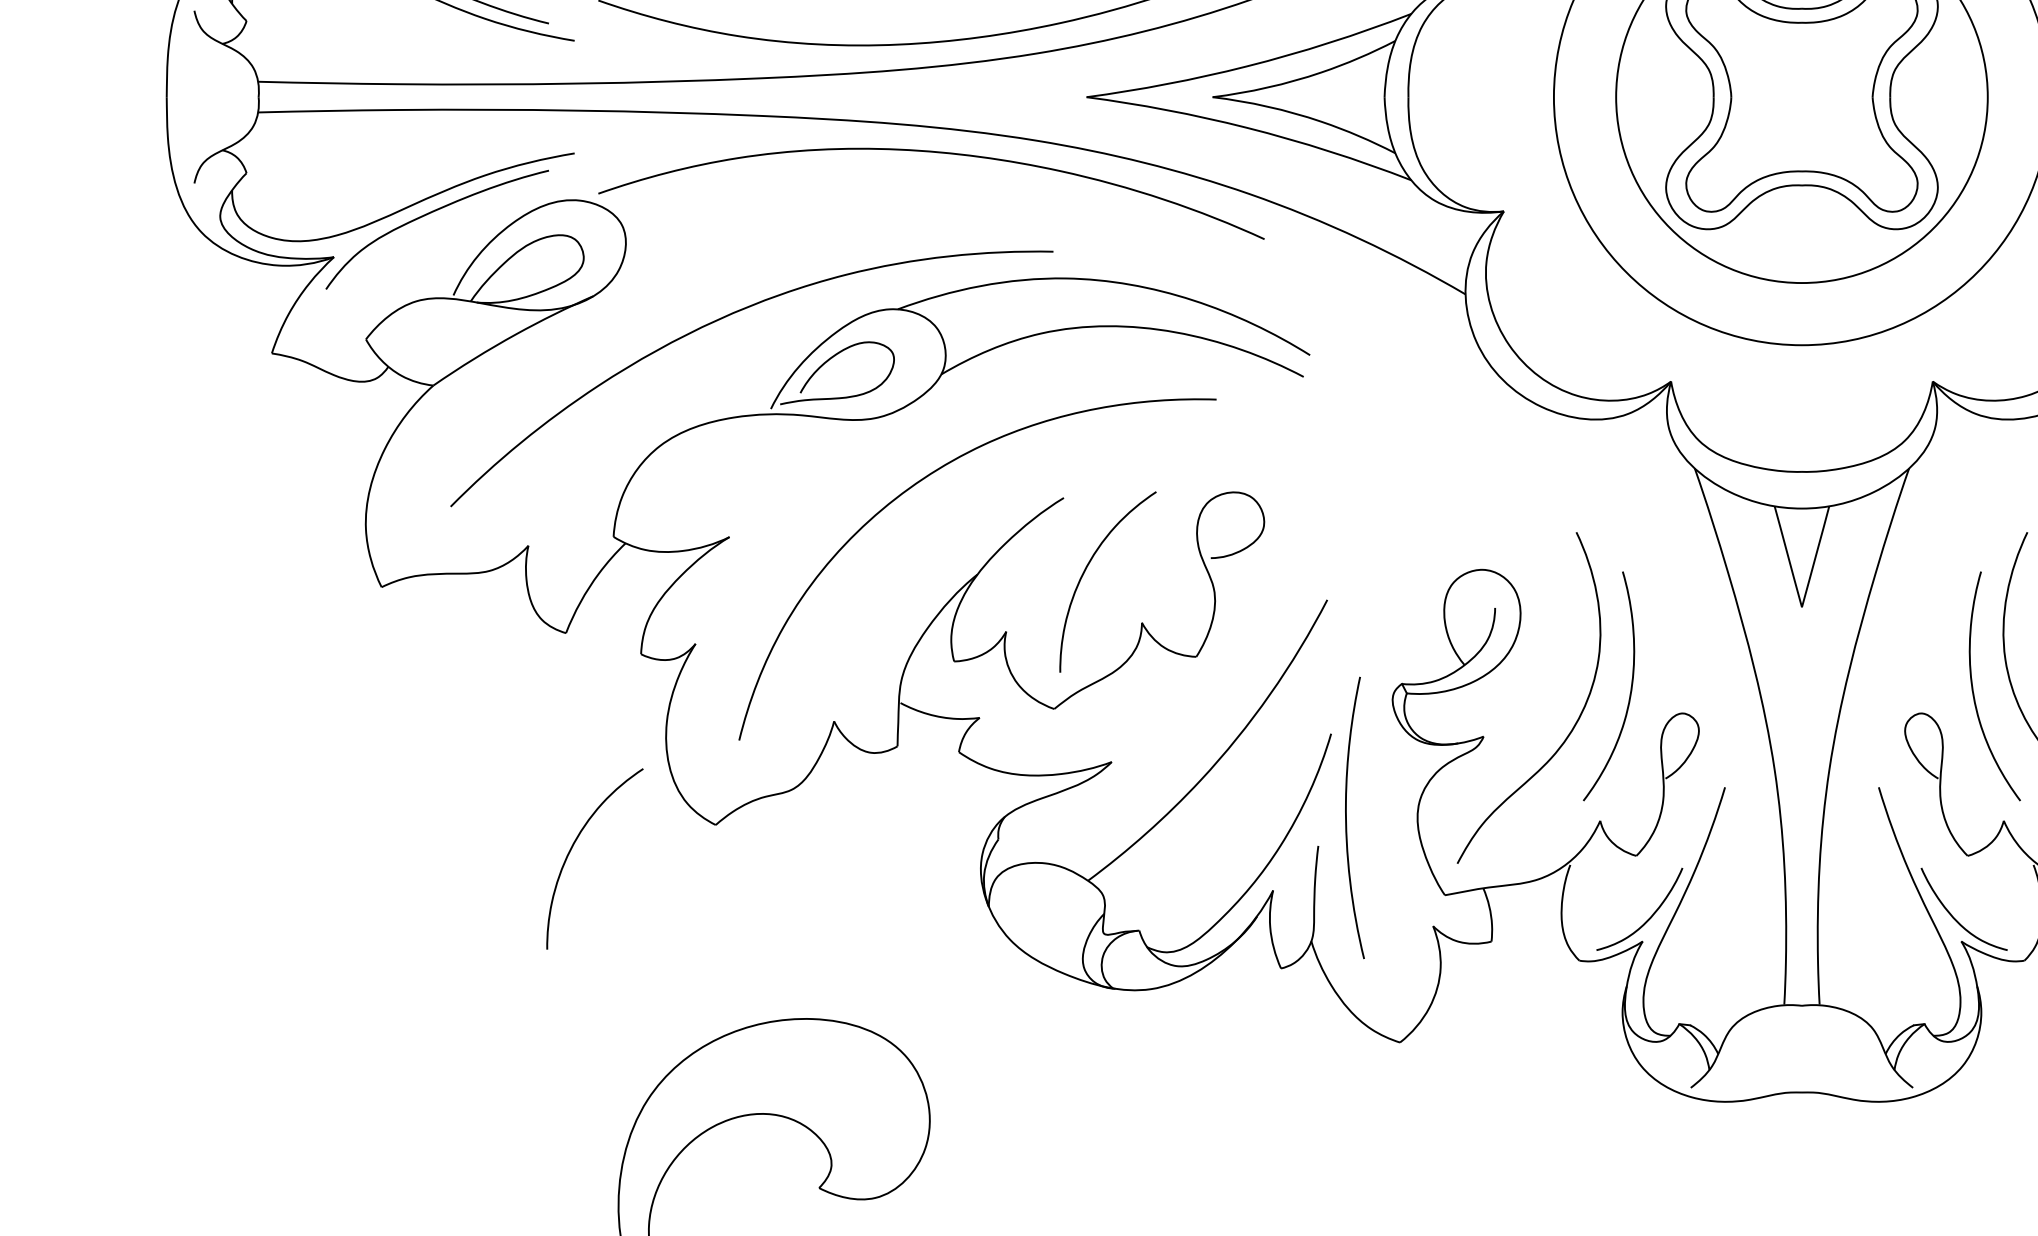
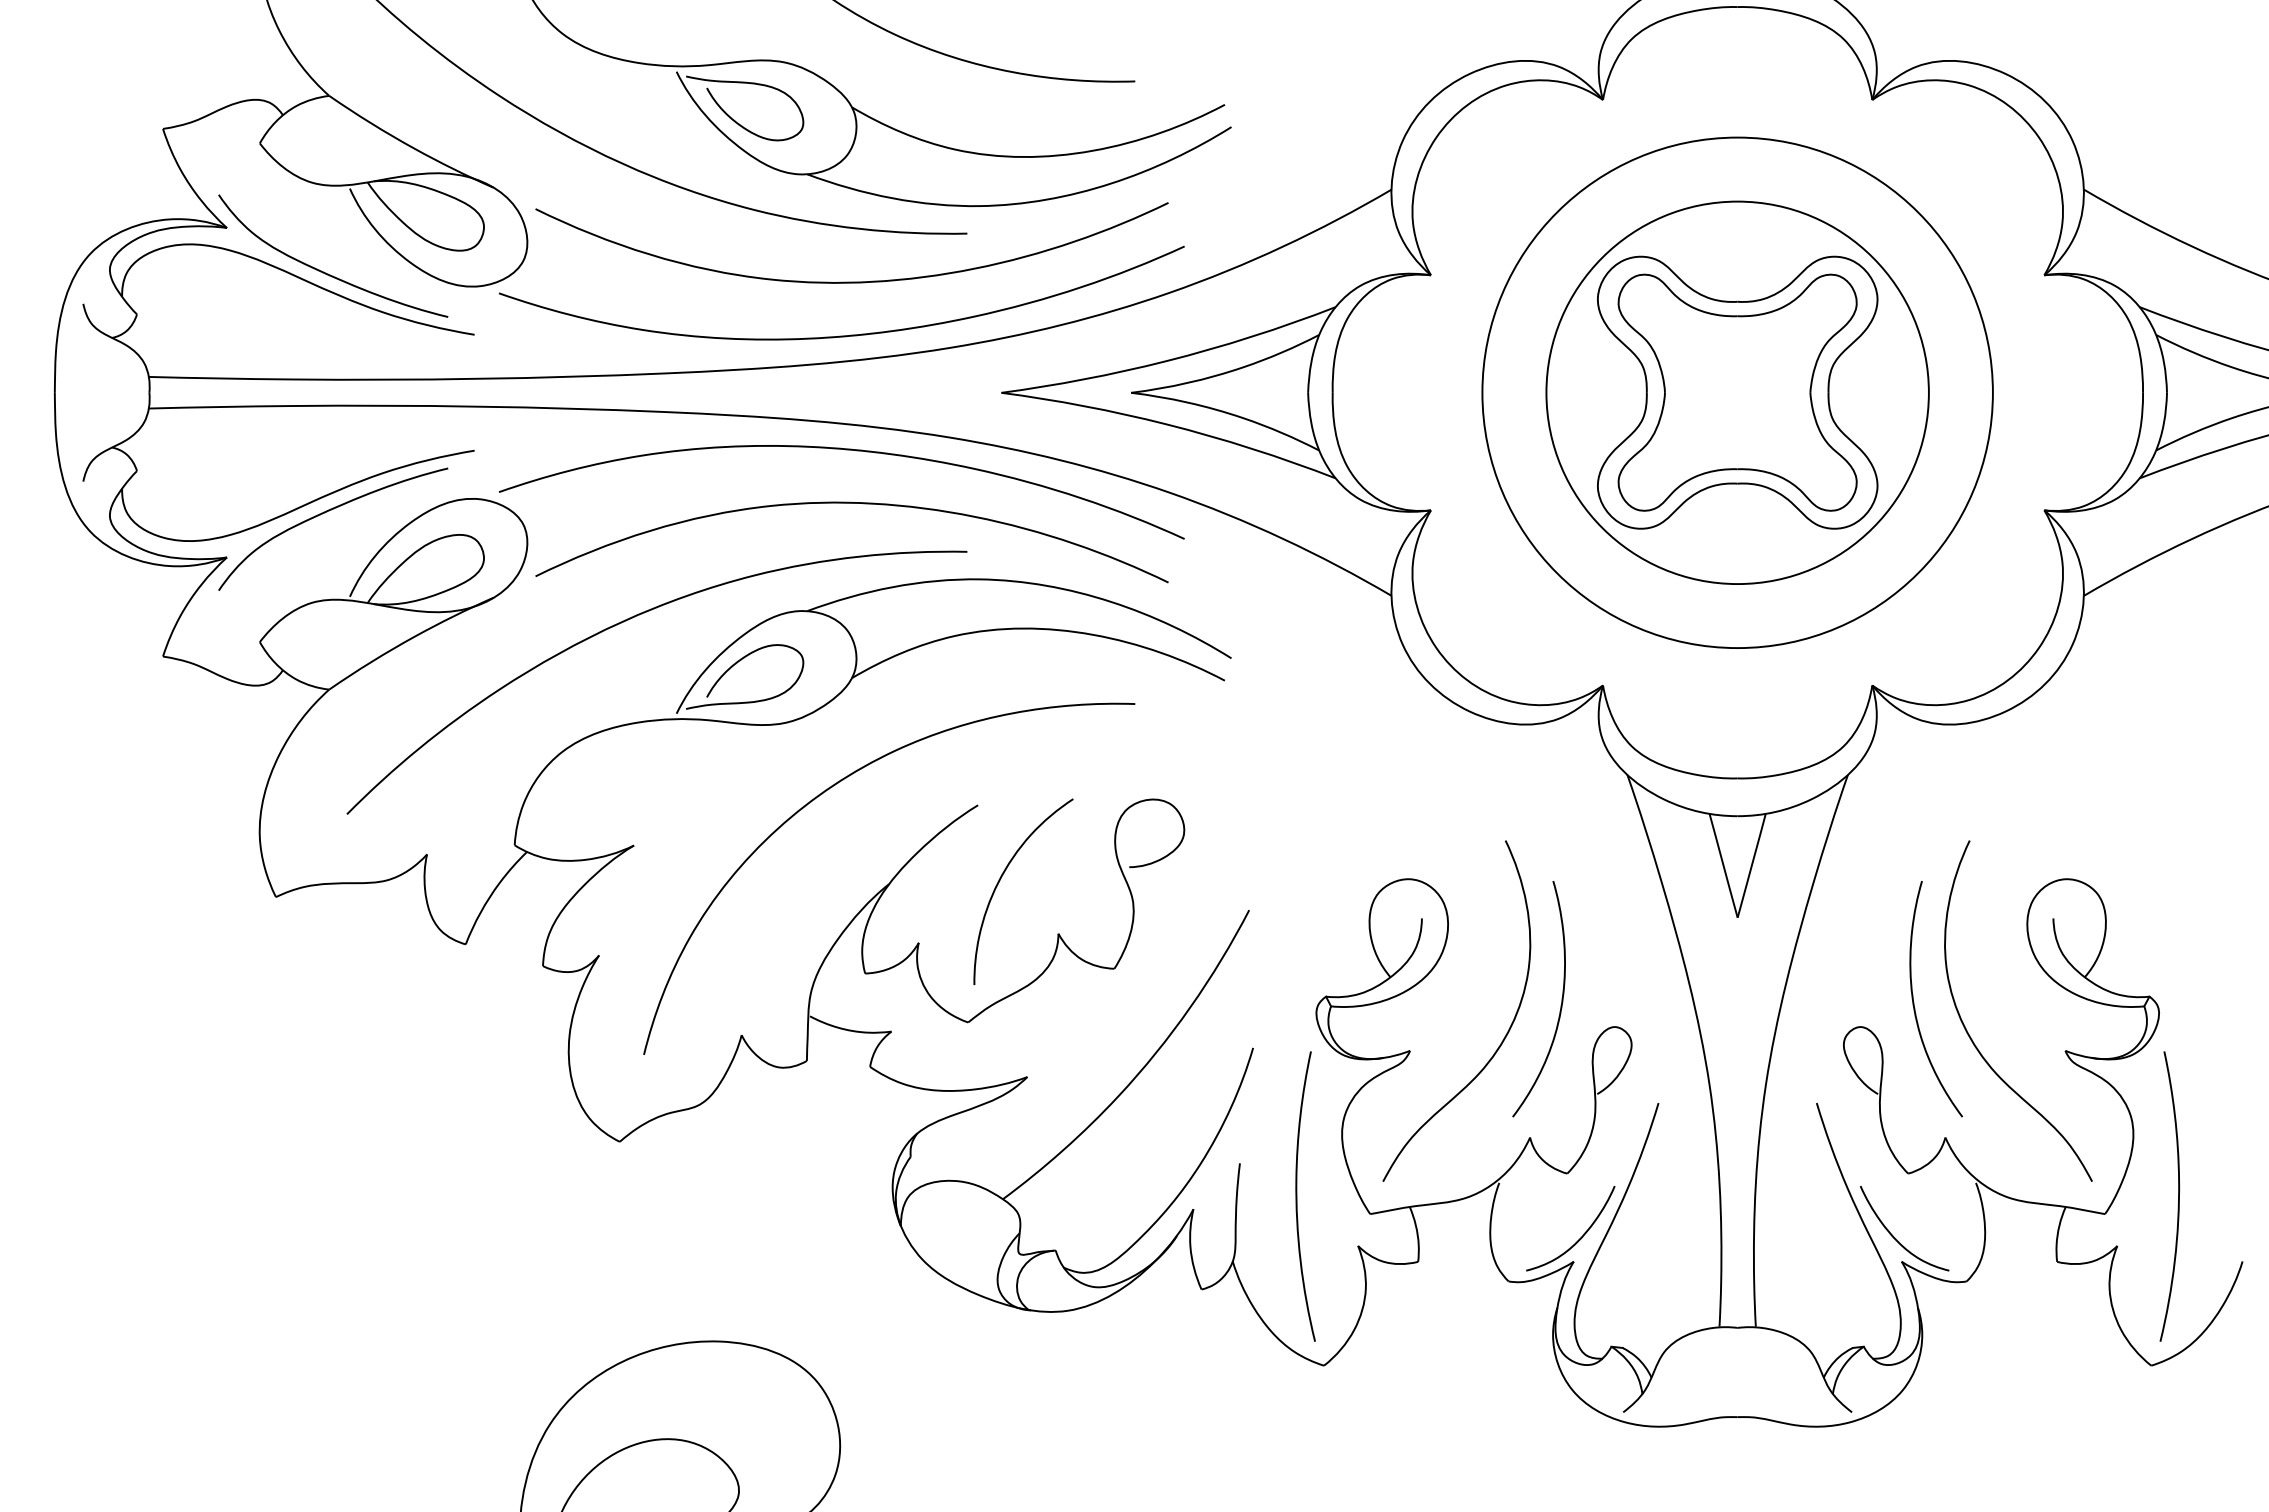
curve: (940, 204) -> (851, 503), added
curve: (1347, 817) -> (1297, 1196), moved
curve: (572, 848) -> (472, 1165), removed

